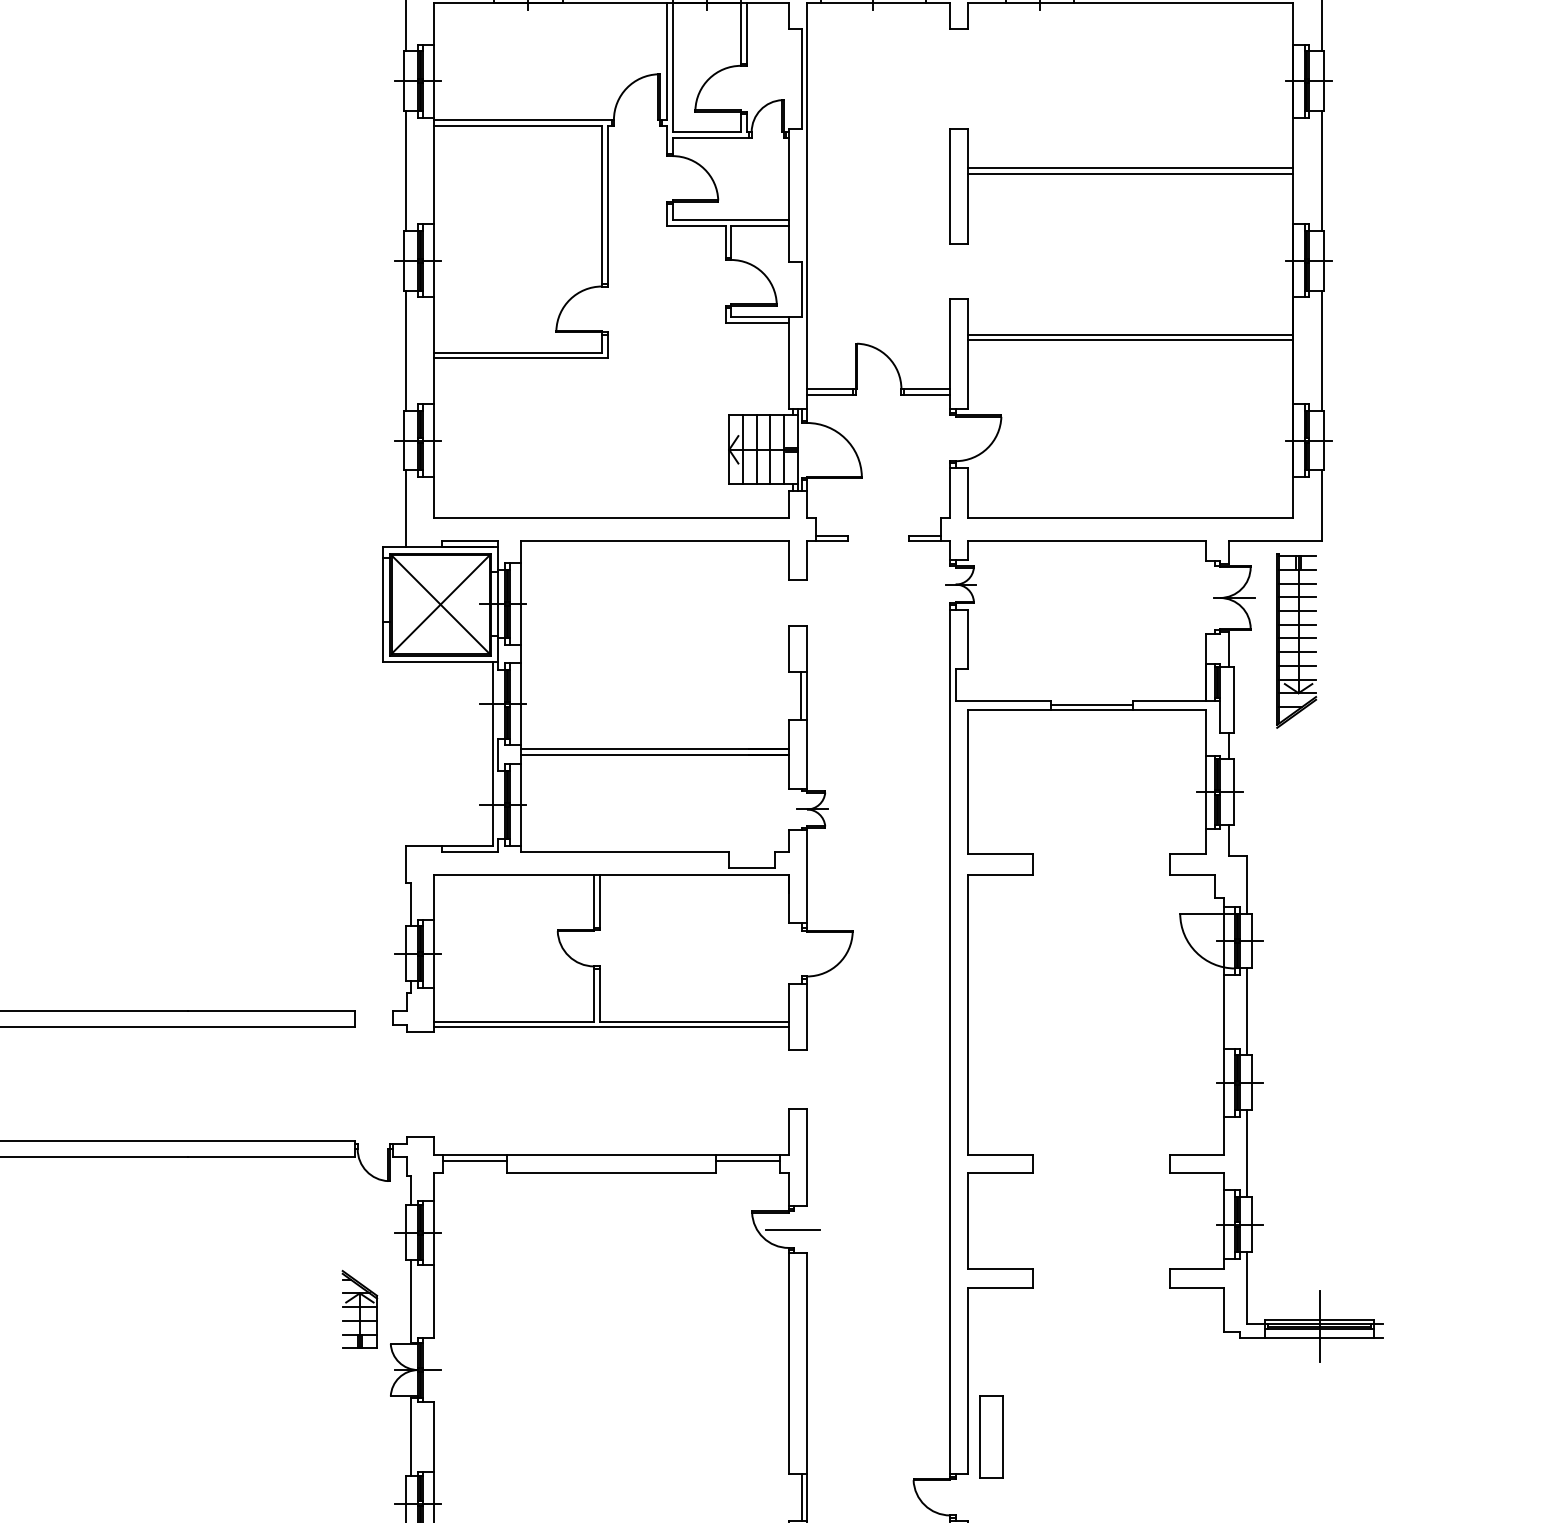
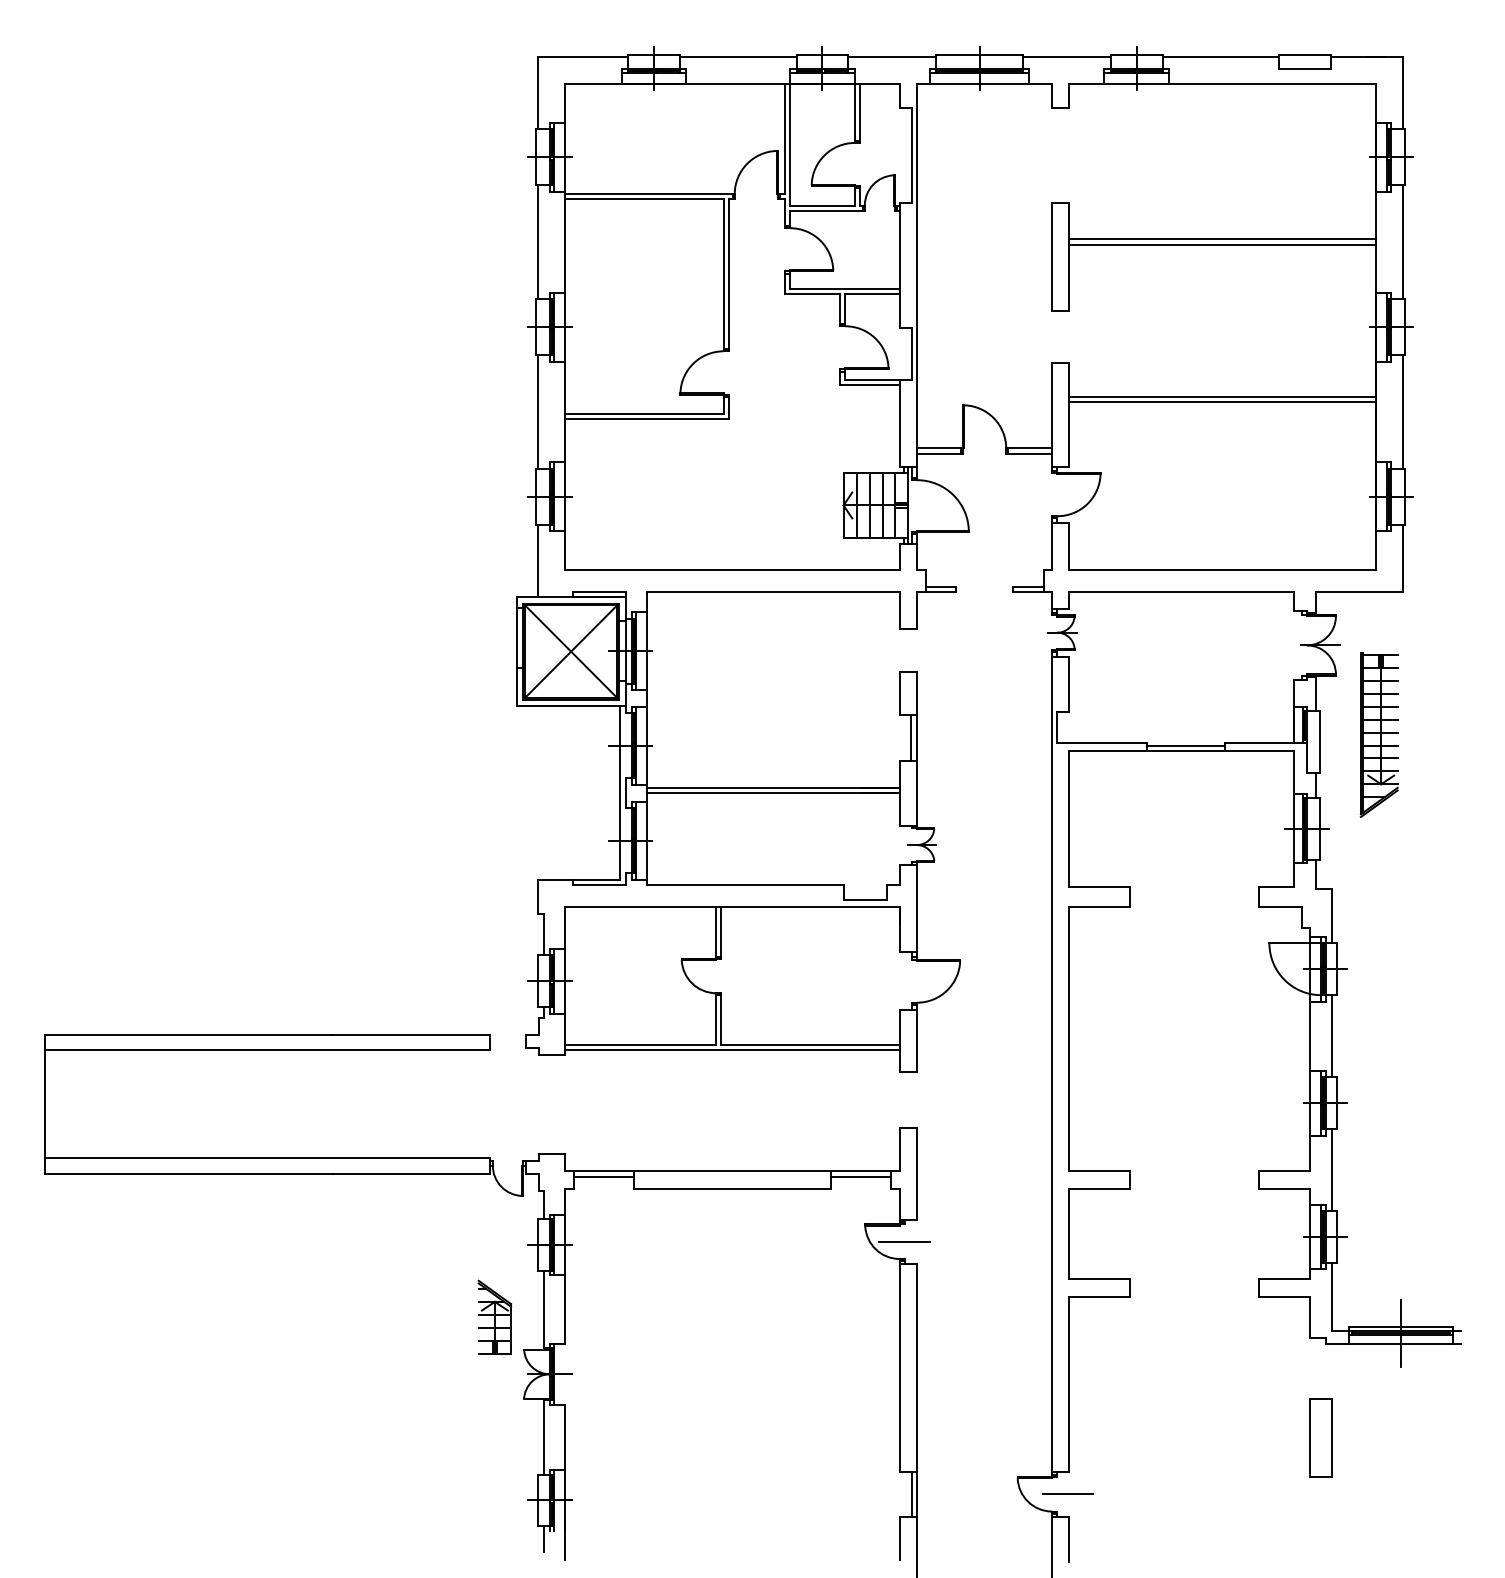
part: (1295, 640) -> (1378, 734), moved
part: (990, 1436) -> (1320, 1437), moved
line: (966, 1496) -> (1067, 1493), added

